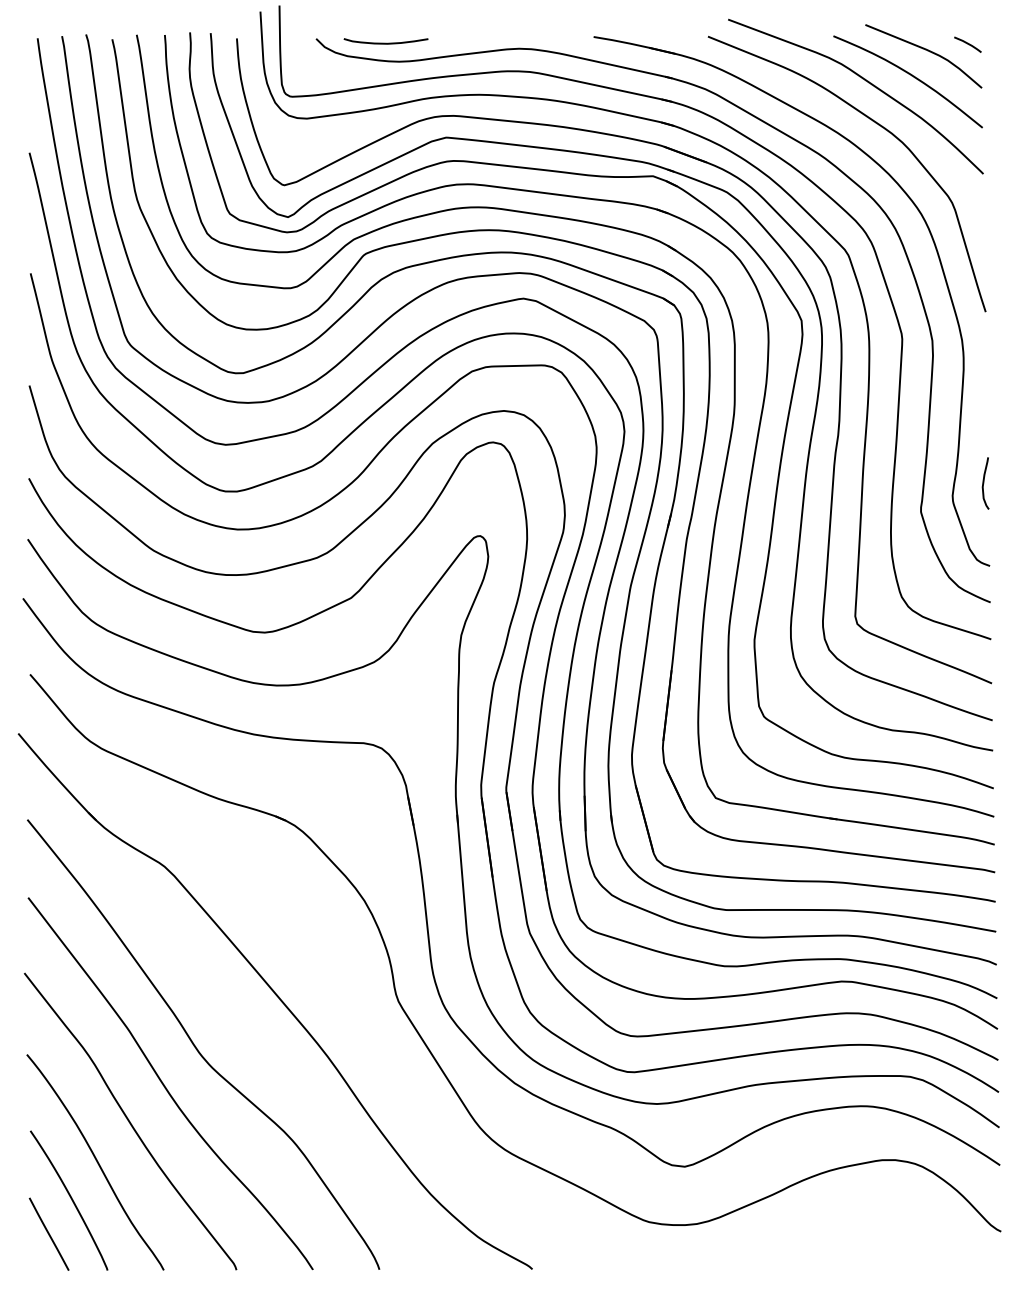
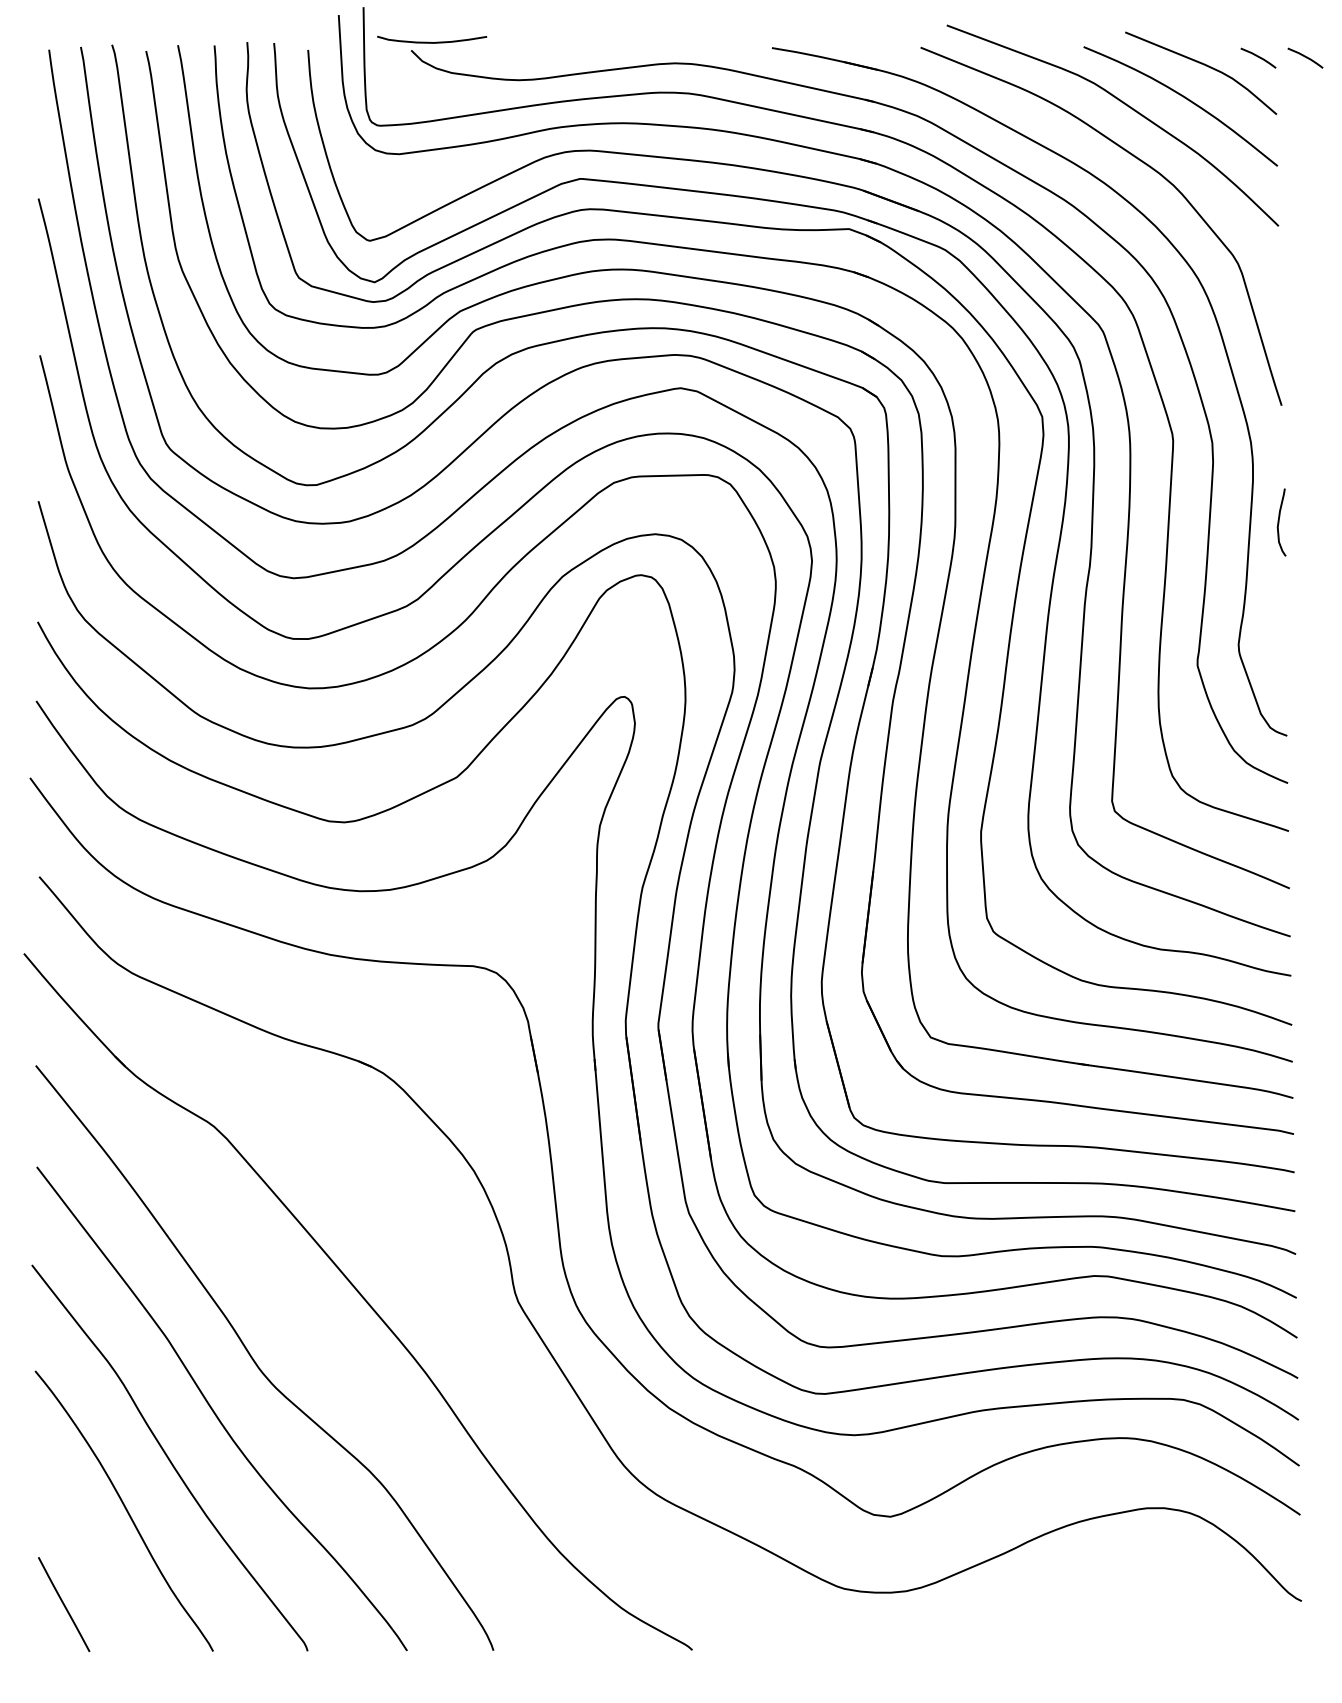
curve: (386, 43) -> (432, 42), moved
curve: (1004, 44) -> (1305, 57), added
curve: (984, 483) -> (1279, 522), moved
curve: (70, 1198) -> (91, 1557), removed

